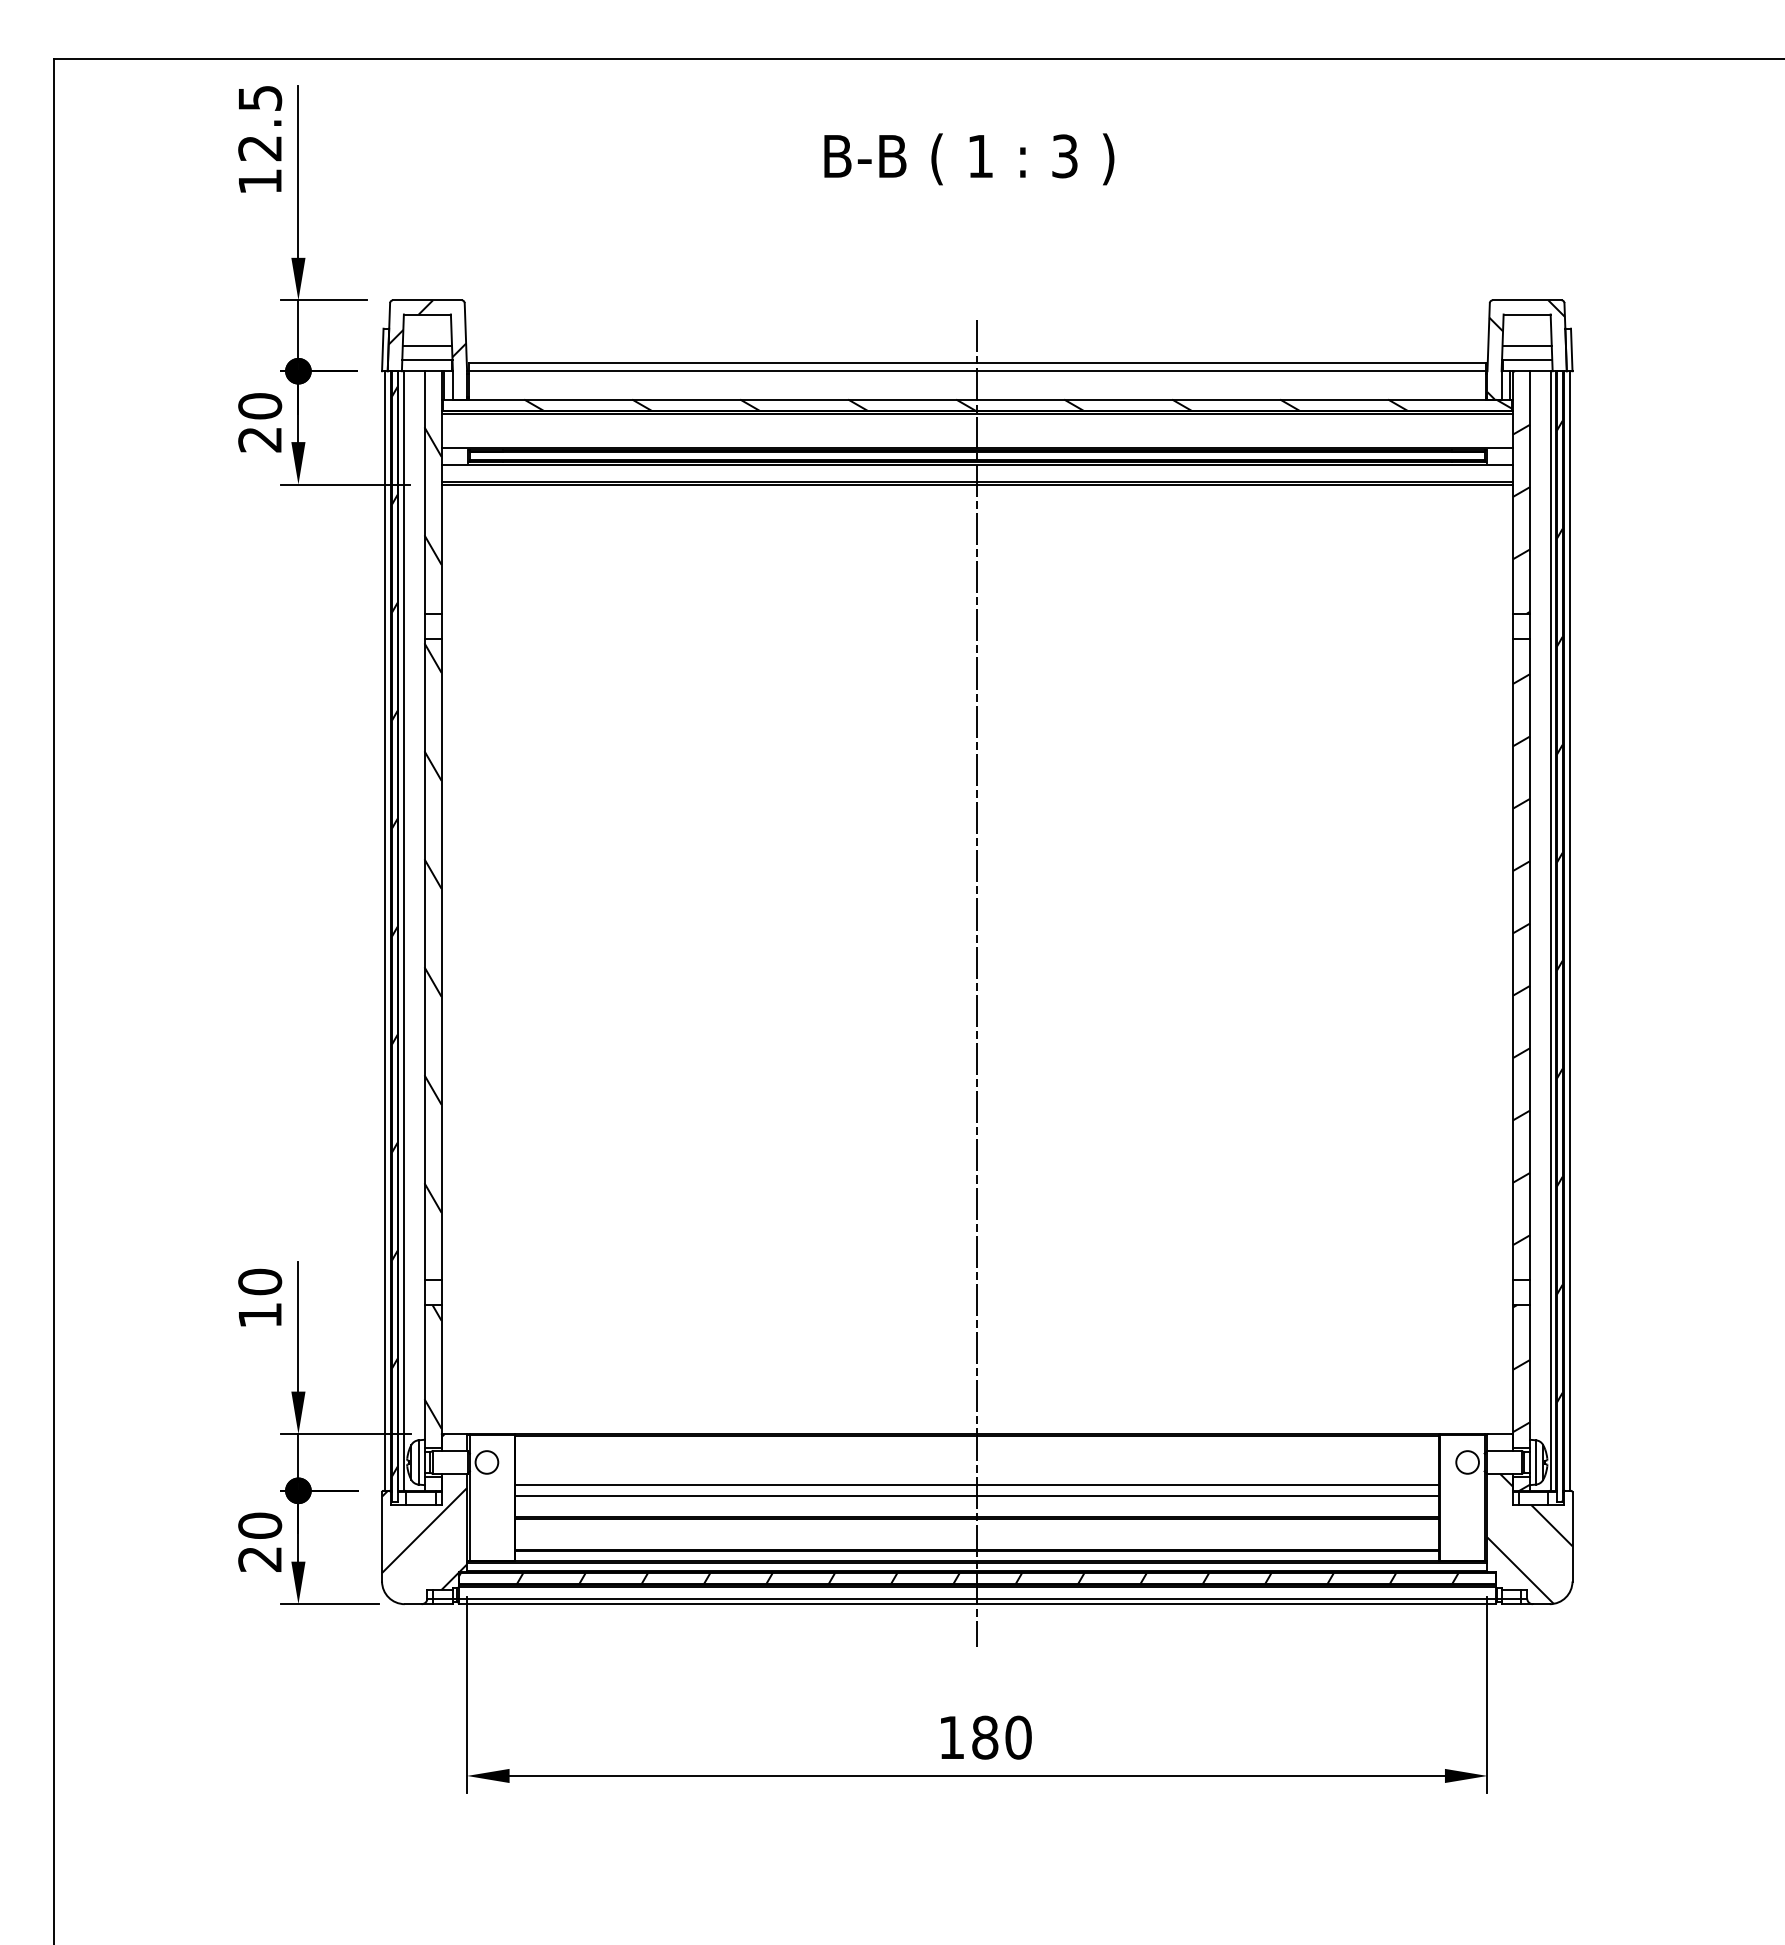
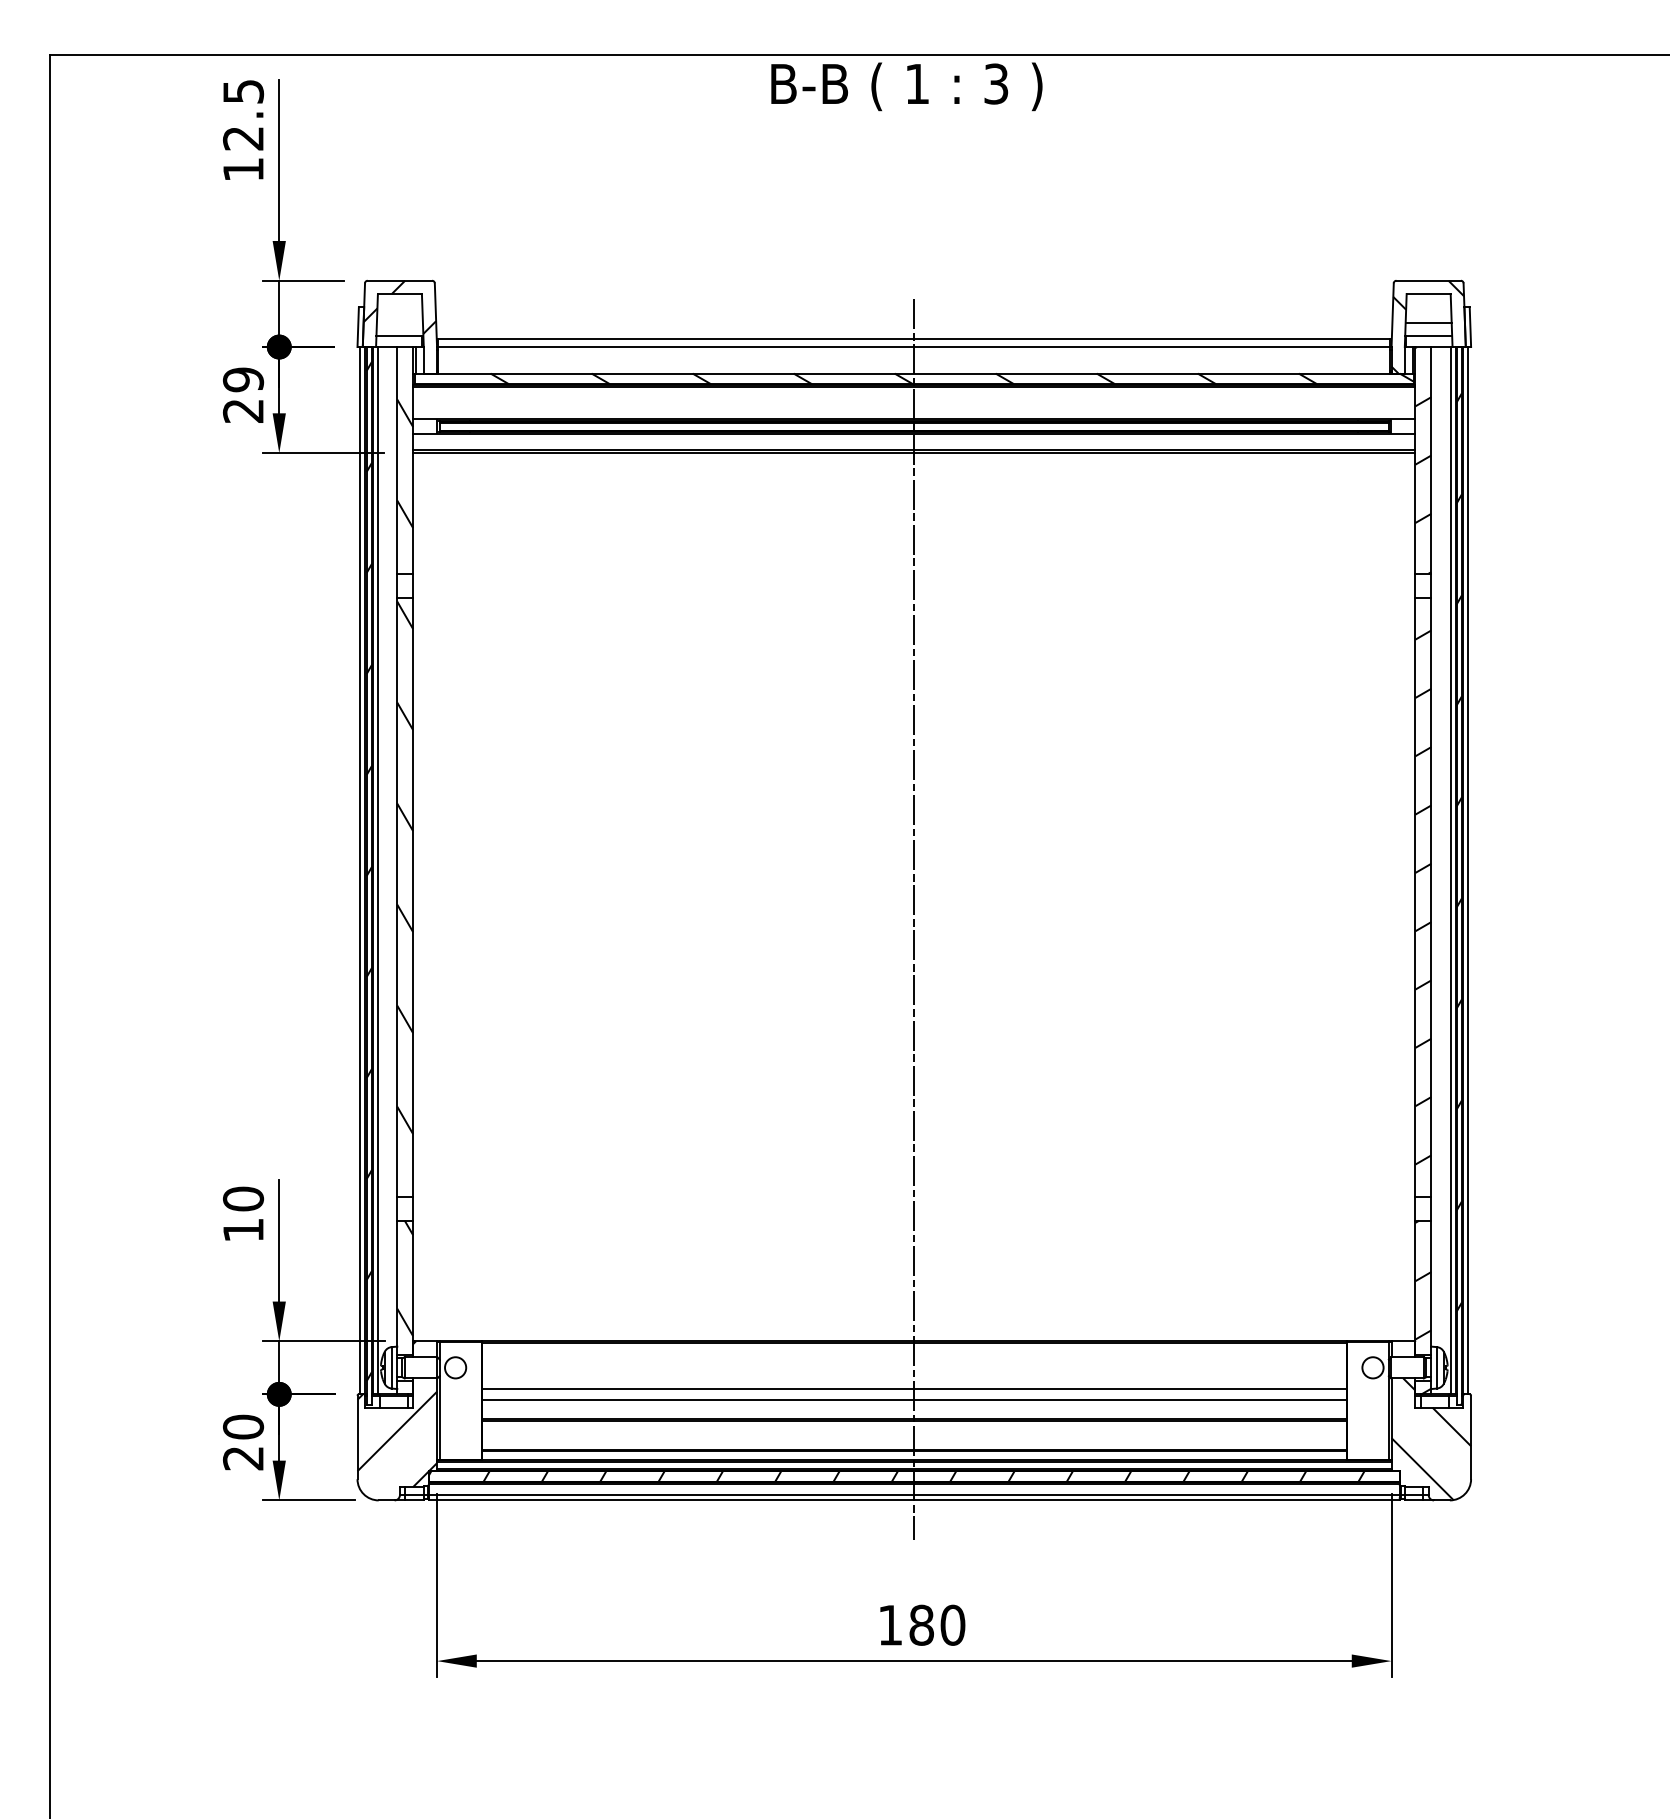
text: (968, 158) -> (906, 86), moved
line: (426, 346) -> (399, 323), removed
text: (260, 405) -> (243, 379), 20 -> 29

